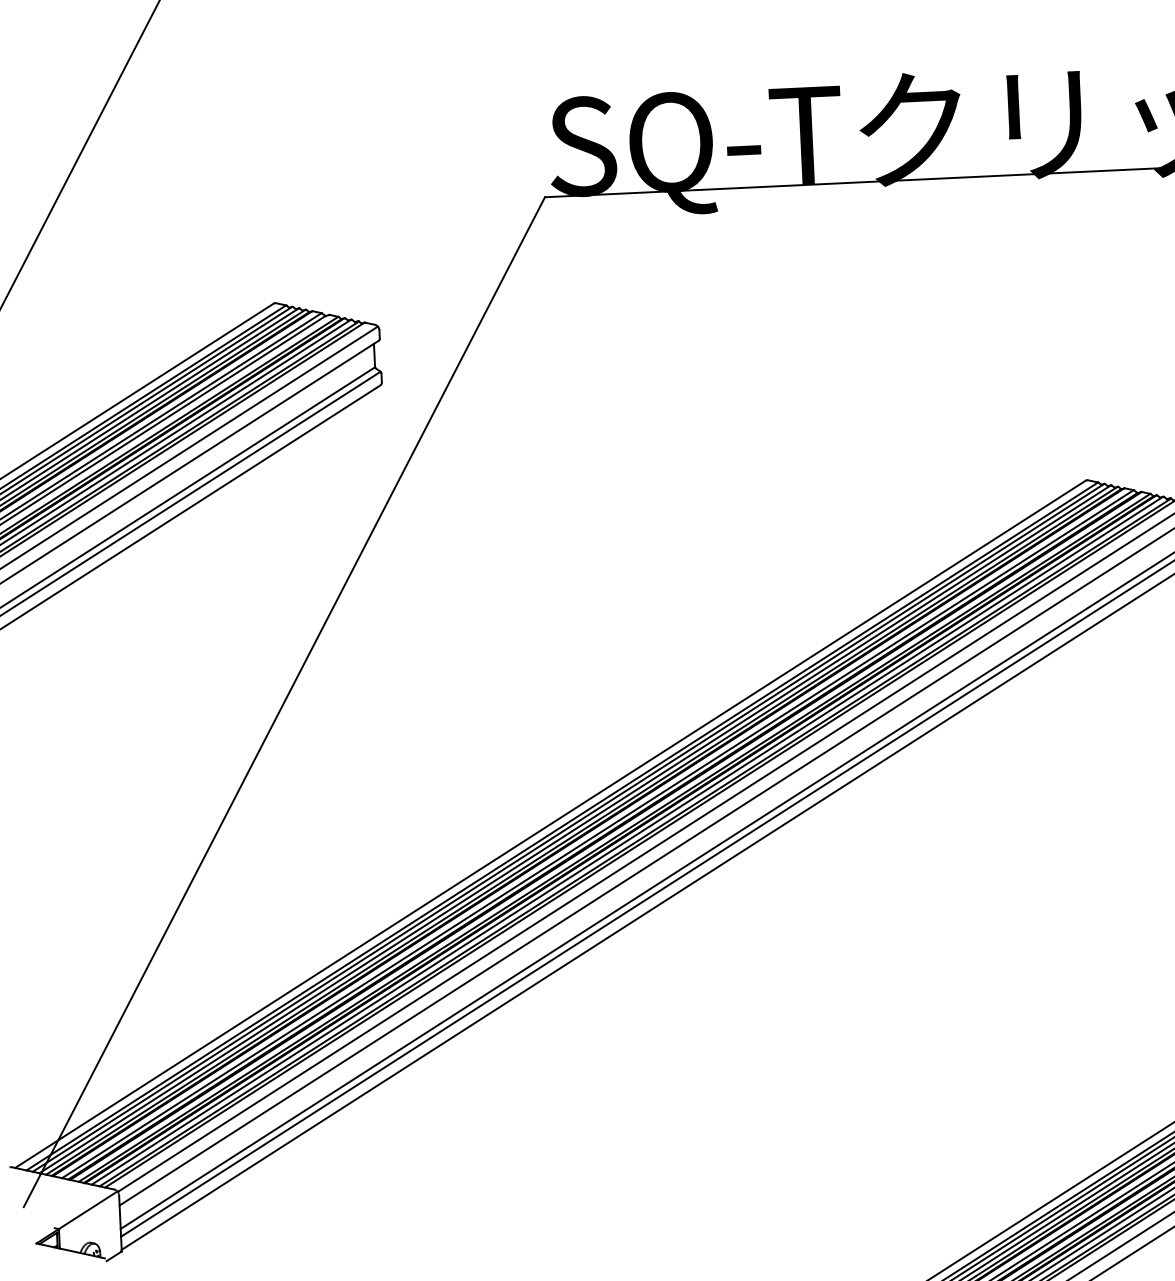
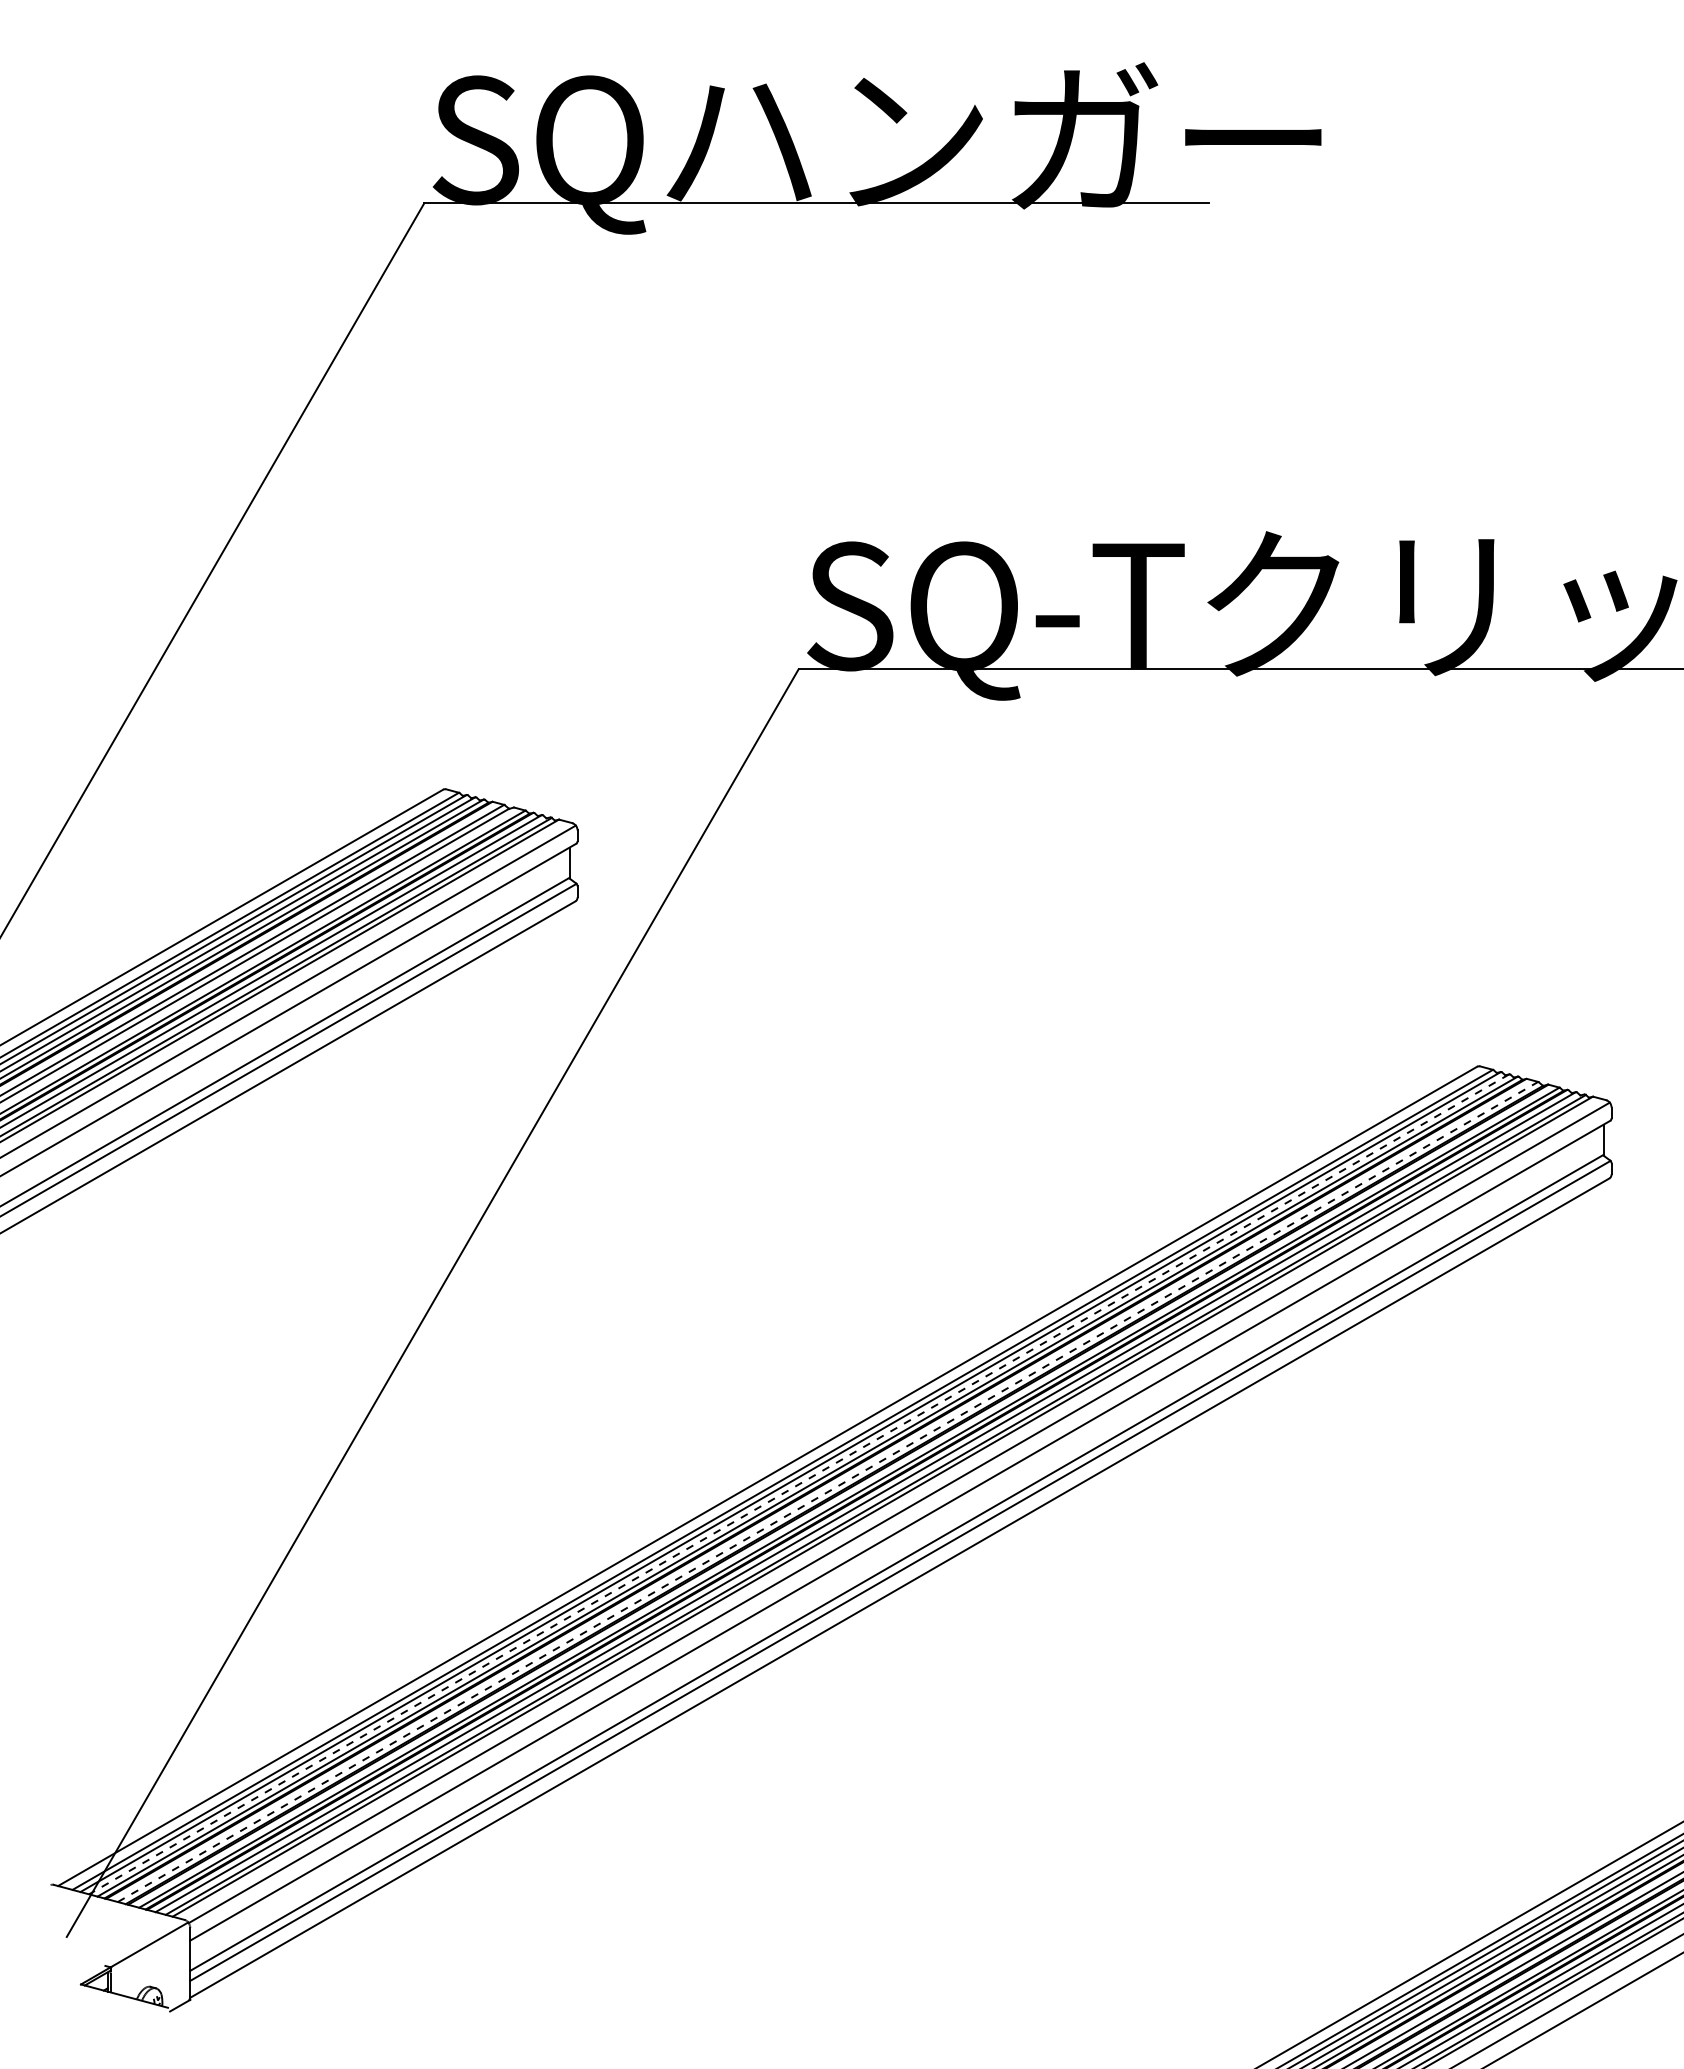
line: (575, 829) -> (799, 1484), solid -> dashed
line: (598, 833) -> (828, 1491), solid -> dashed

